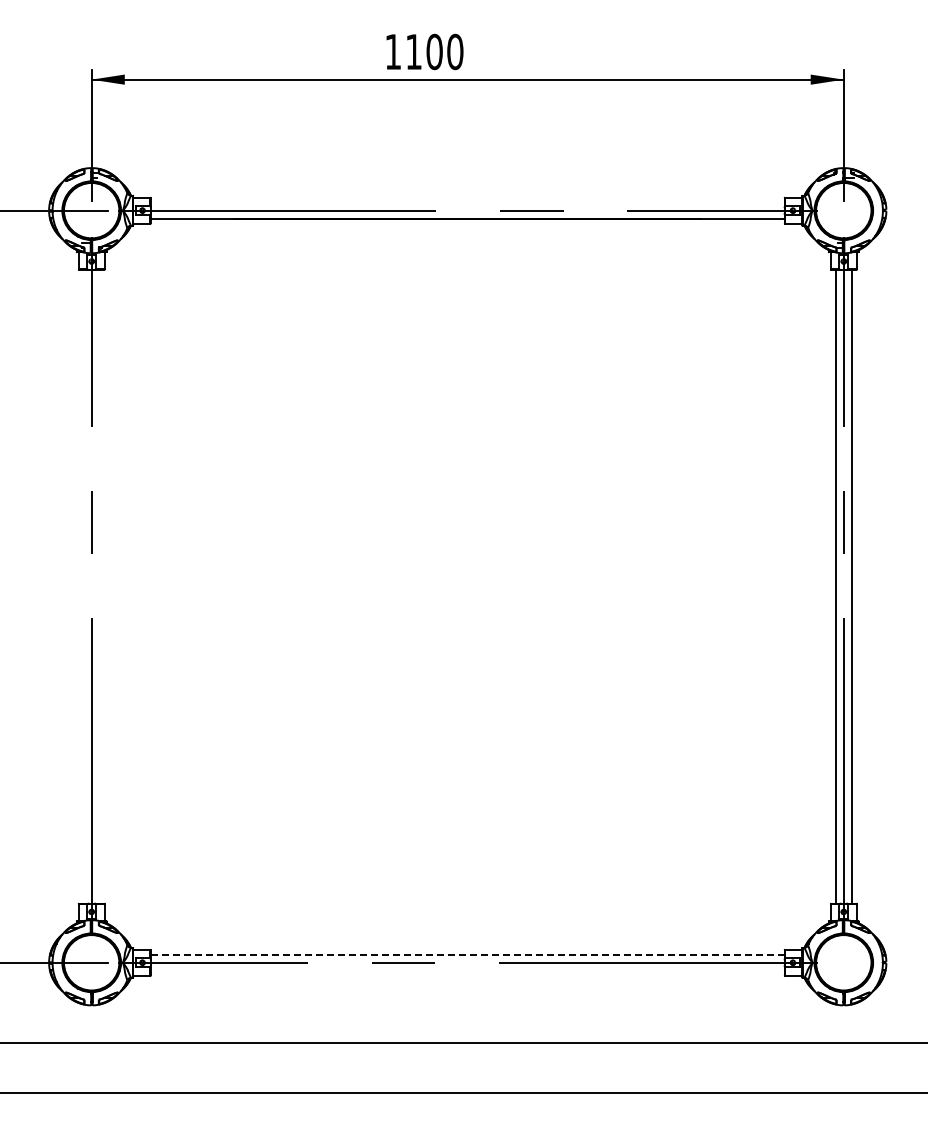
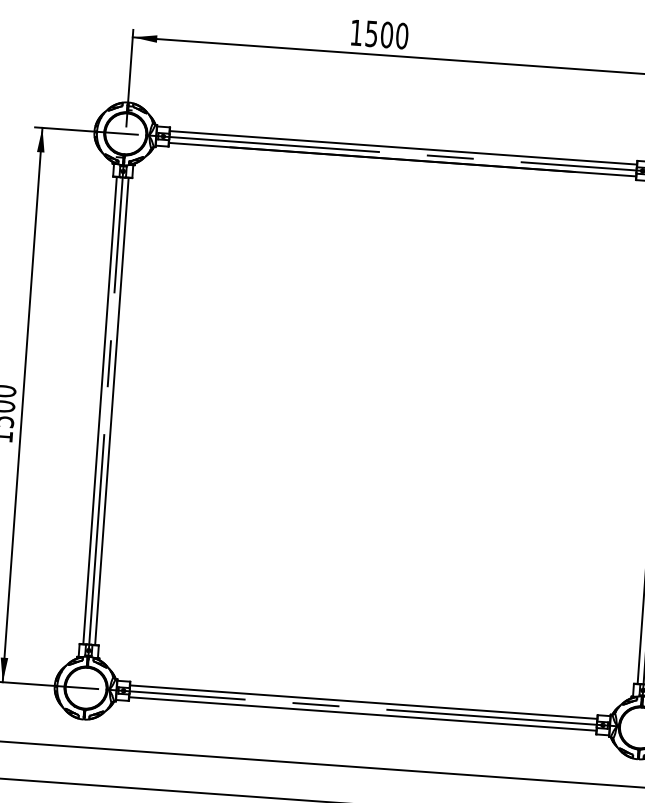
text: (413, 52) -> (371, 34), 1100 -> 1500
line: (467, 202) -> (403, 147), added
line: (83, 586) -> (99, 410), added
line: (99, 586) -> (111, 411), added
line: (467, 954) -> (363, 701), dashed -> solid
line: (467, 970) -> (362, 713), added

